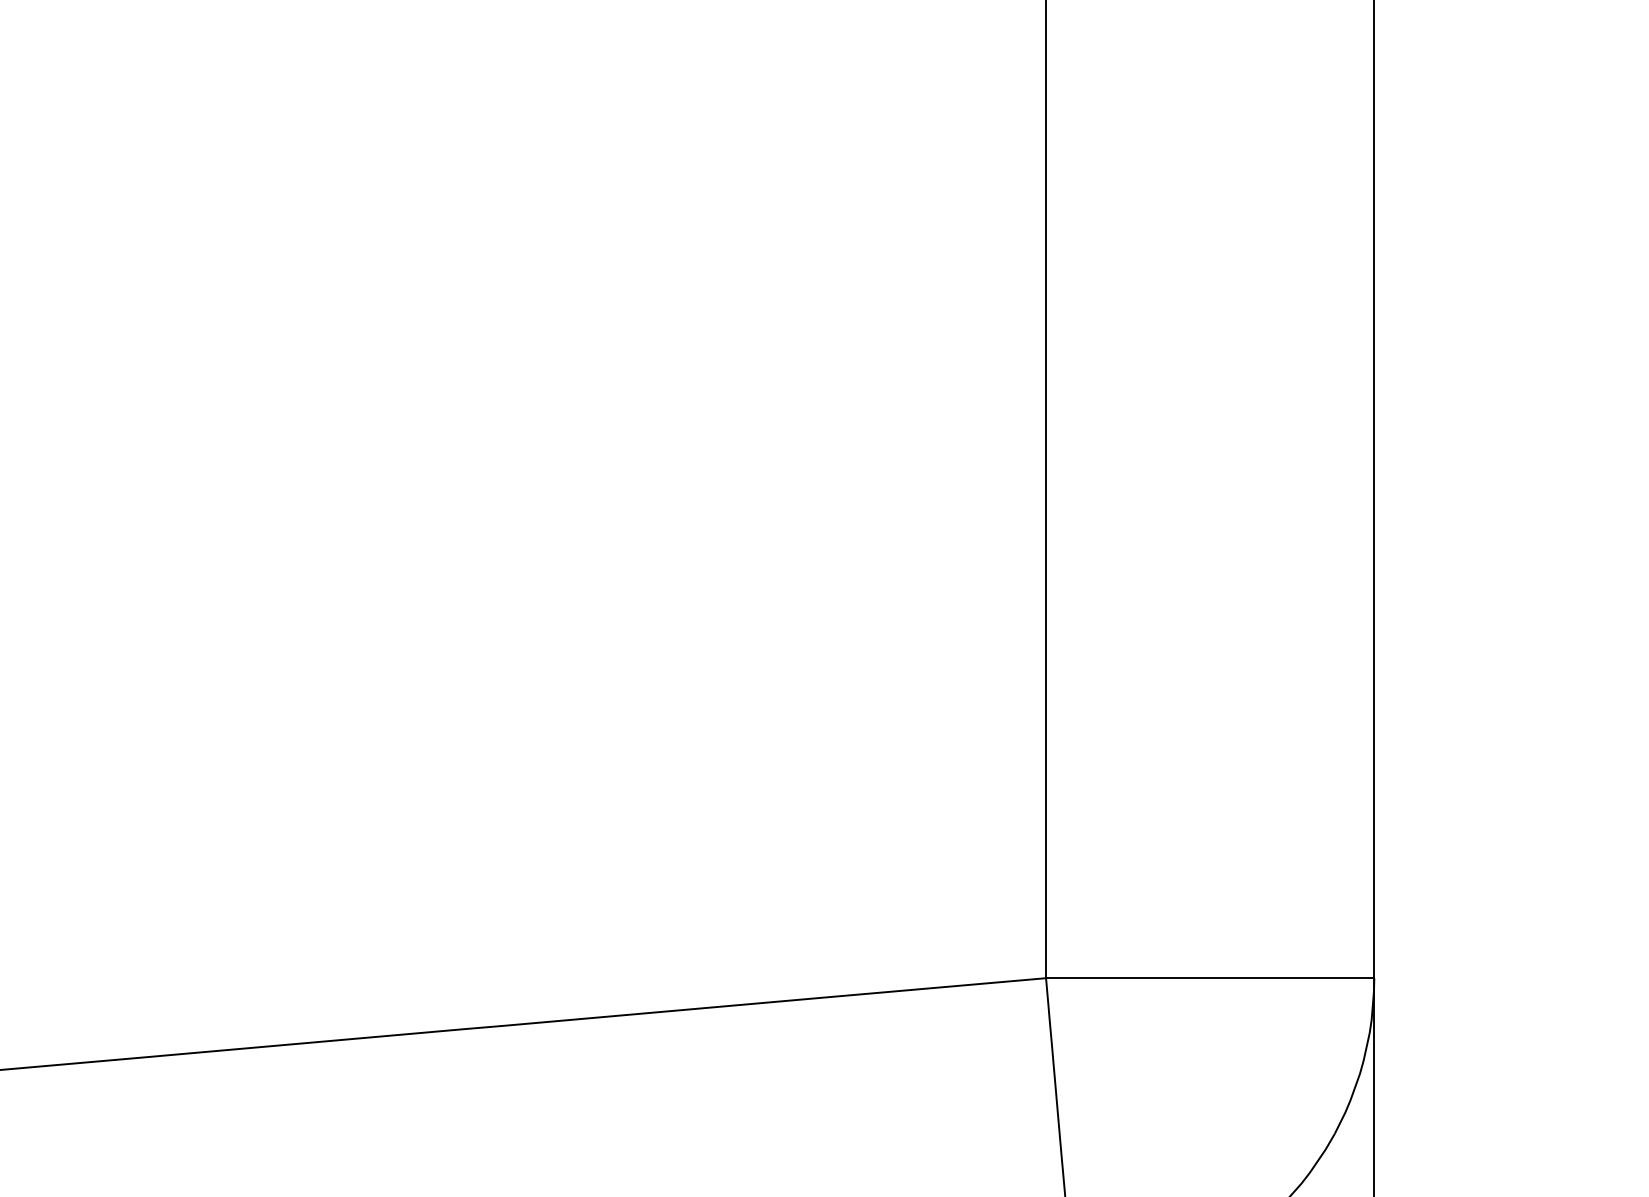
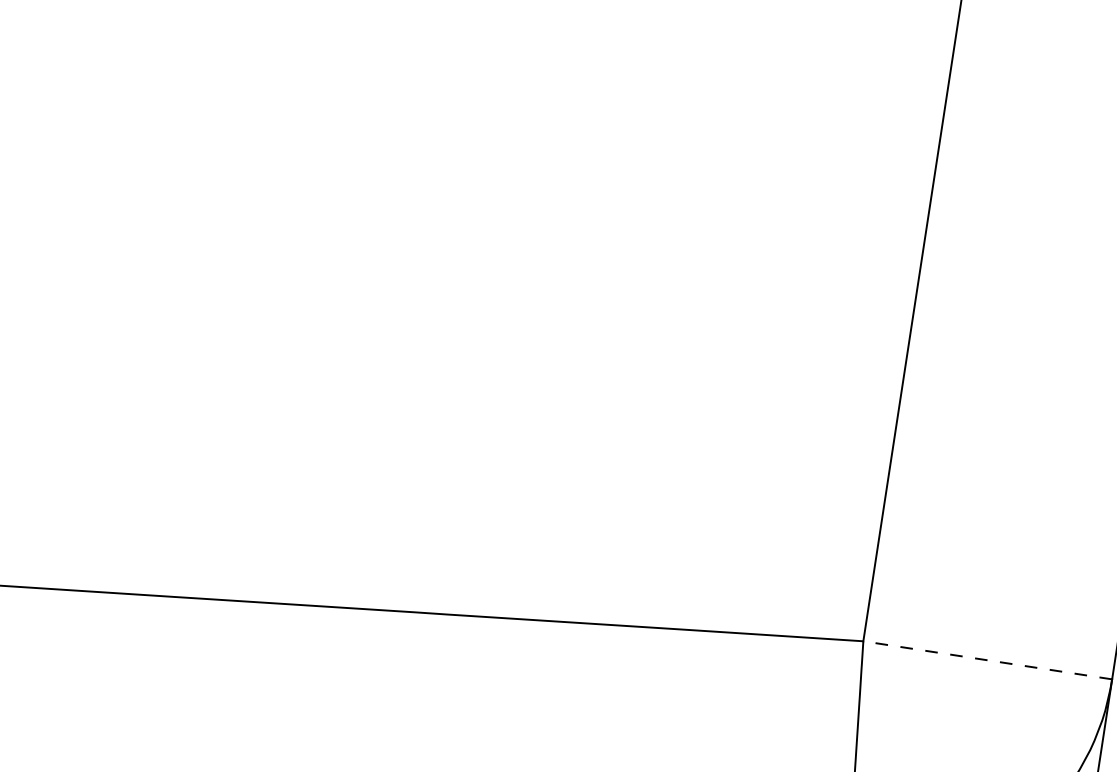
line: (1210, 978) -> (987, 660), solid -> dashed

